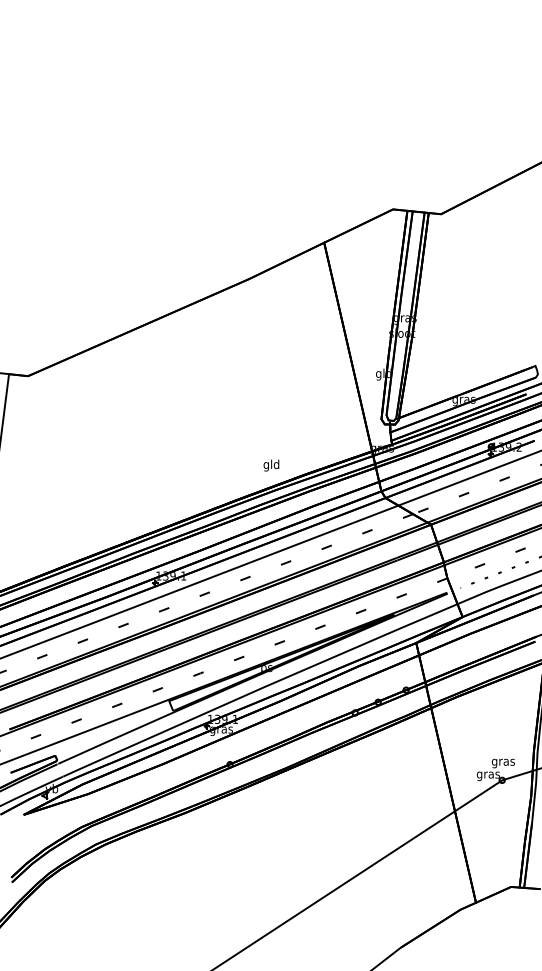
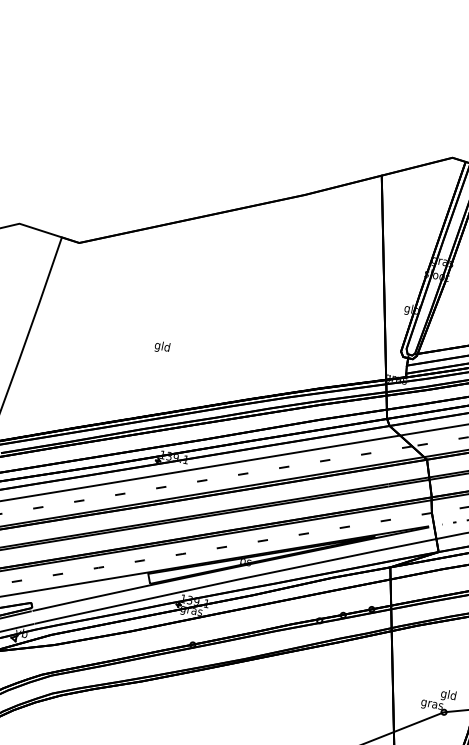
text: (271, 465) -> (162, 347), moved
text: (502, 762) -> (447, 695), gras -> gld

